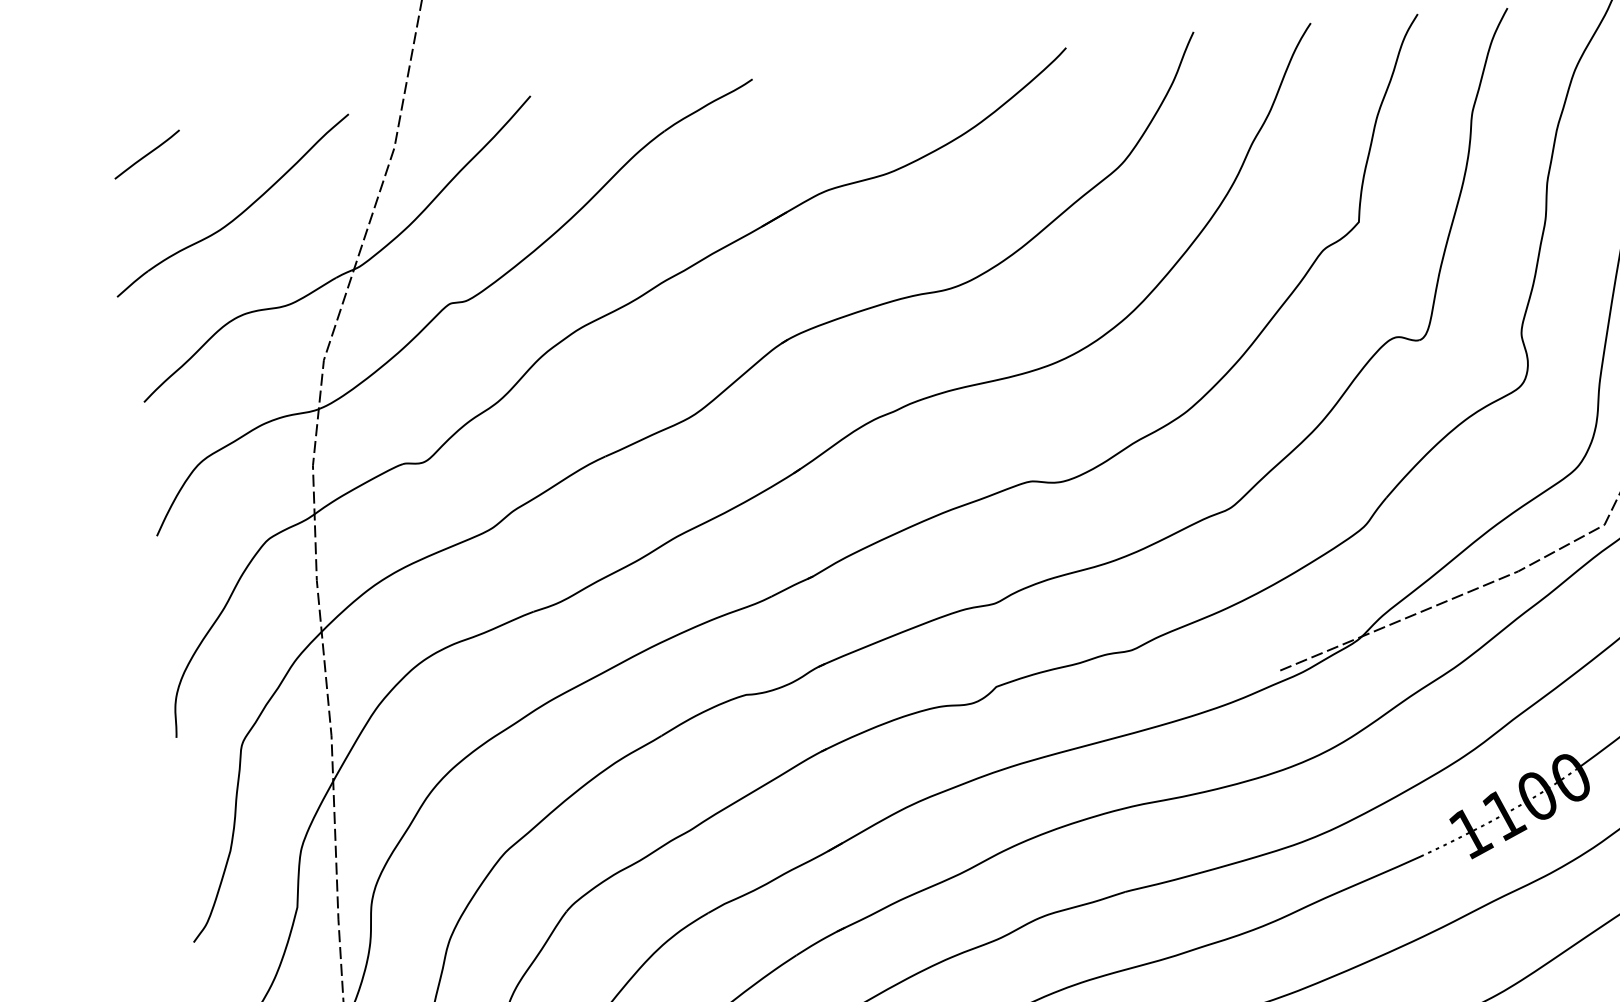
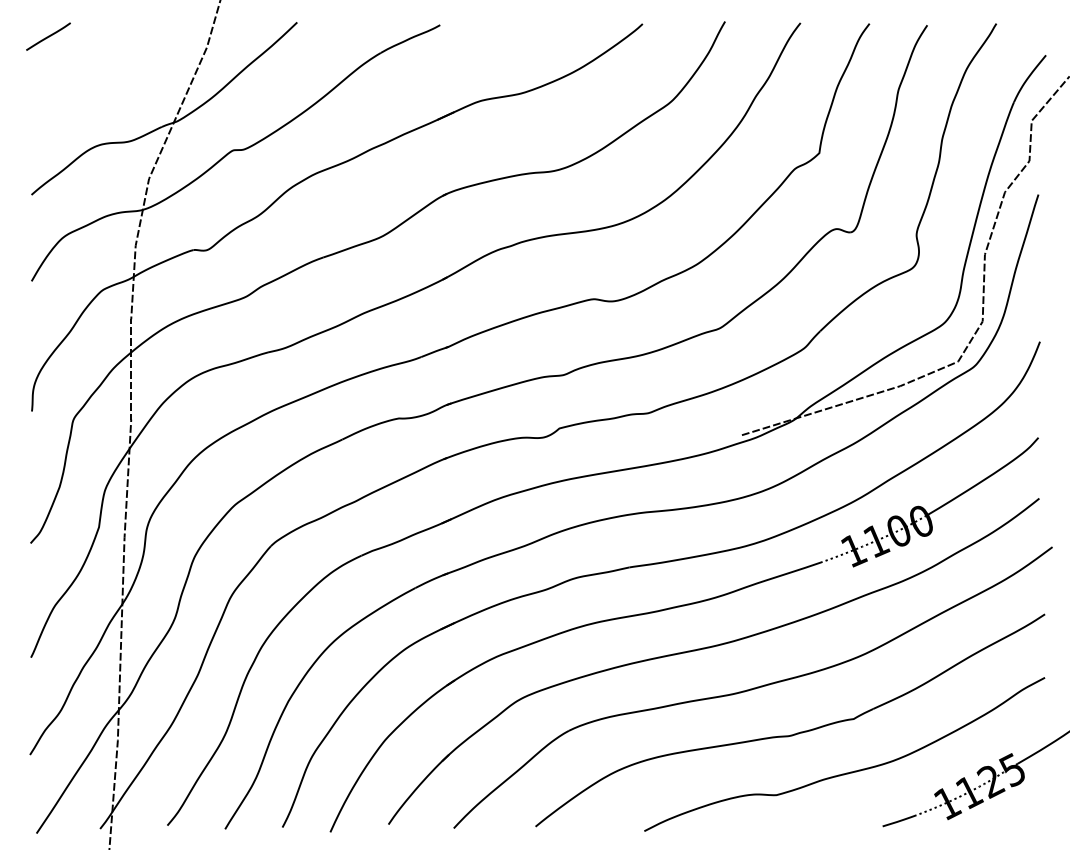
part: (237, 214) -> (102, 80), removed

